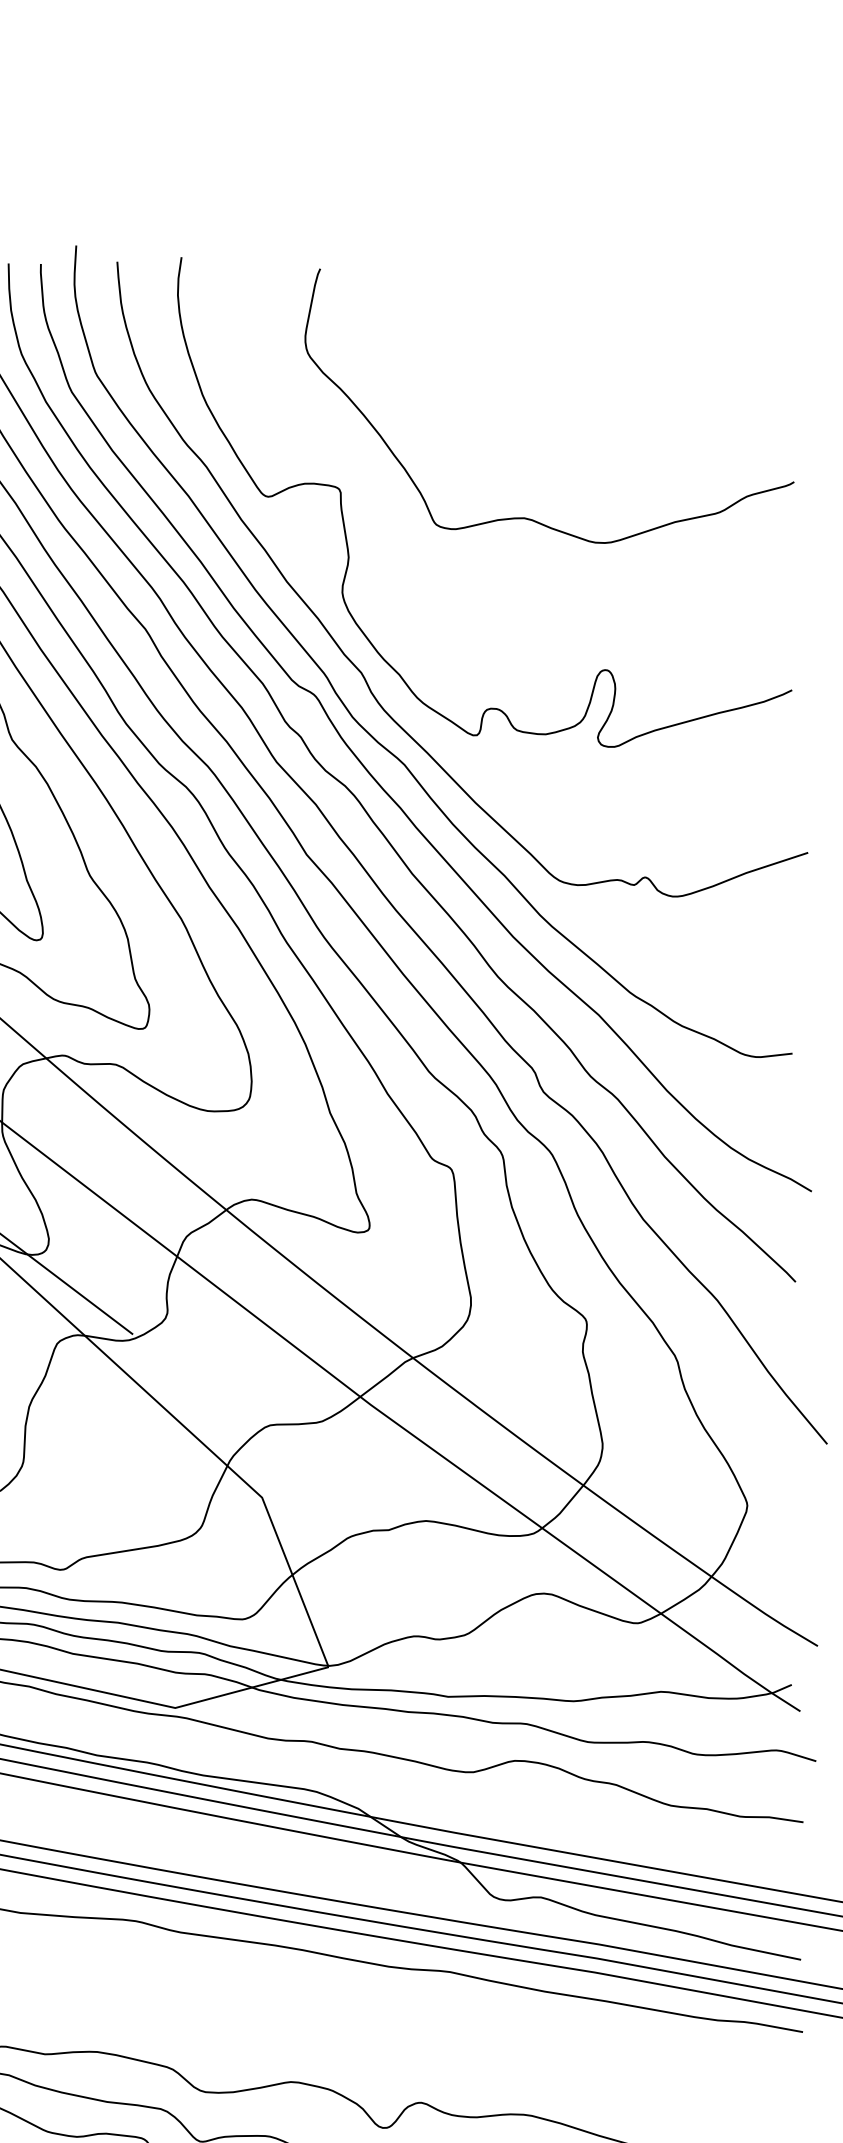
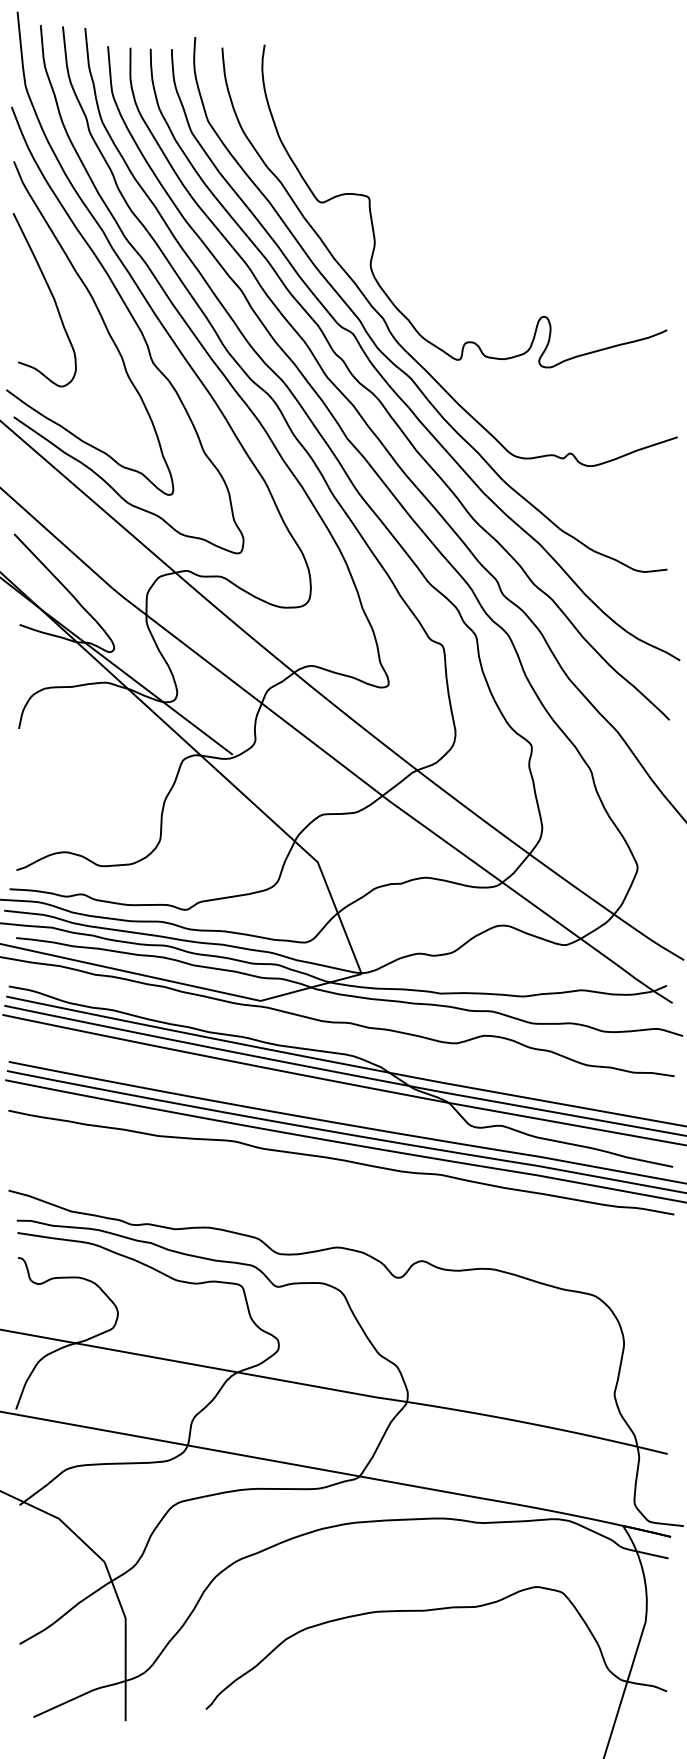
curve: (524, 516) -> (490, 215), removed

